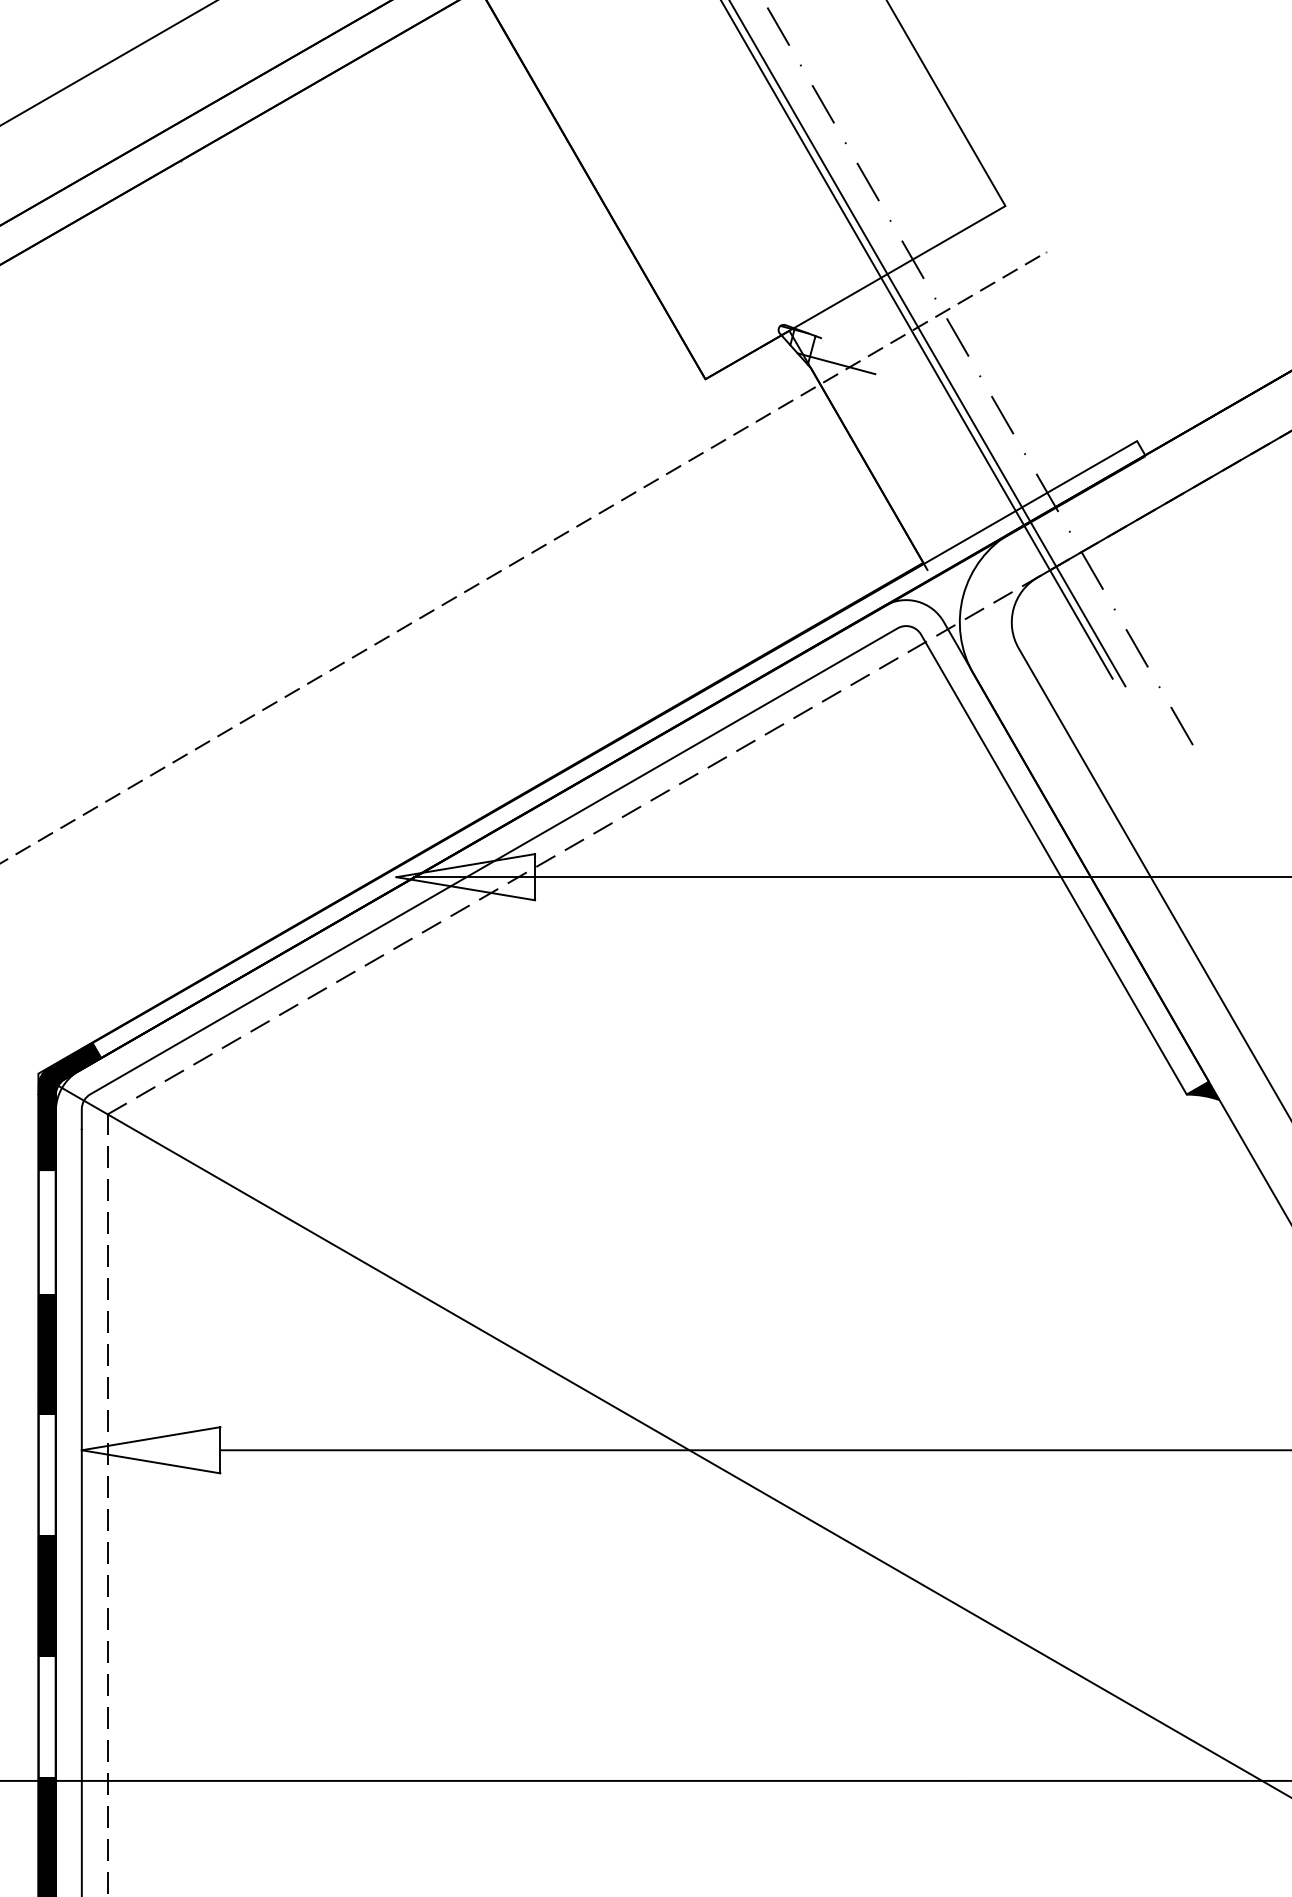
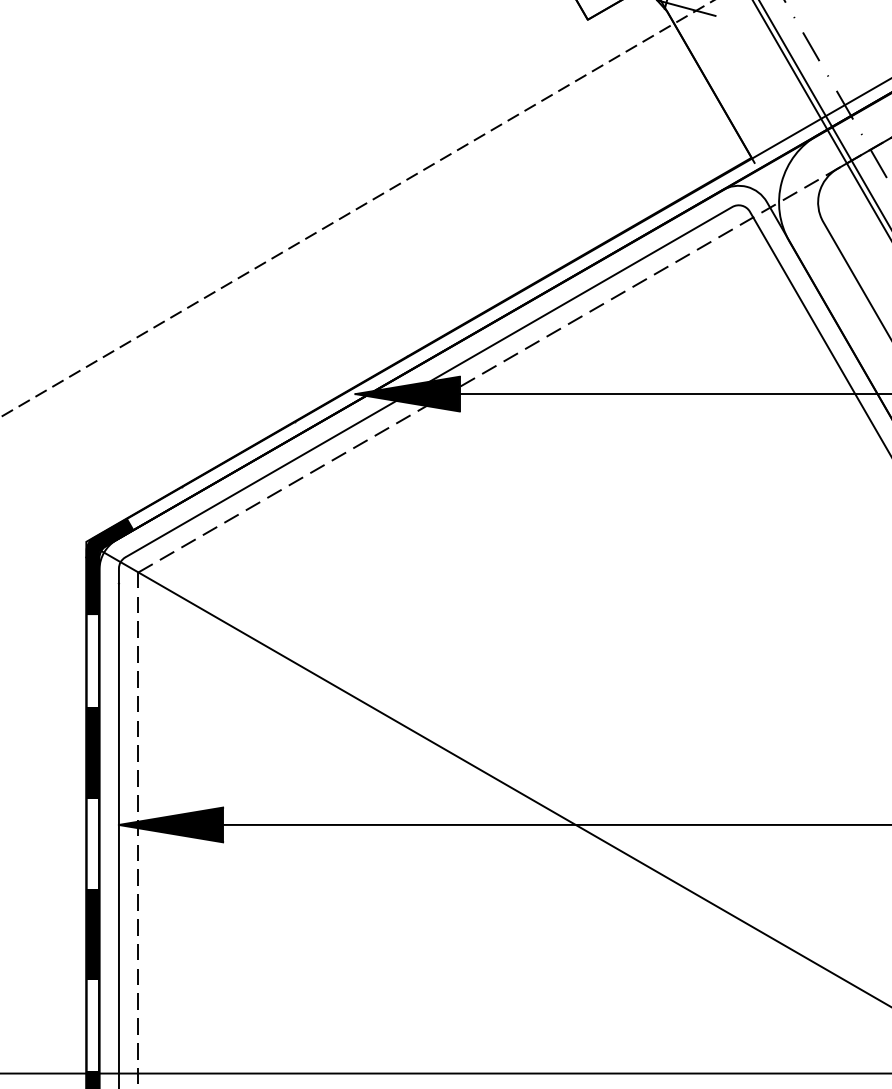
fill: (465, 877) -> (407, 394), added
fill: (150, 1450) -> (170, 825), added

